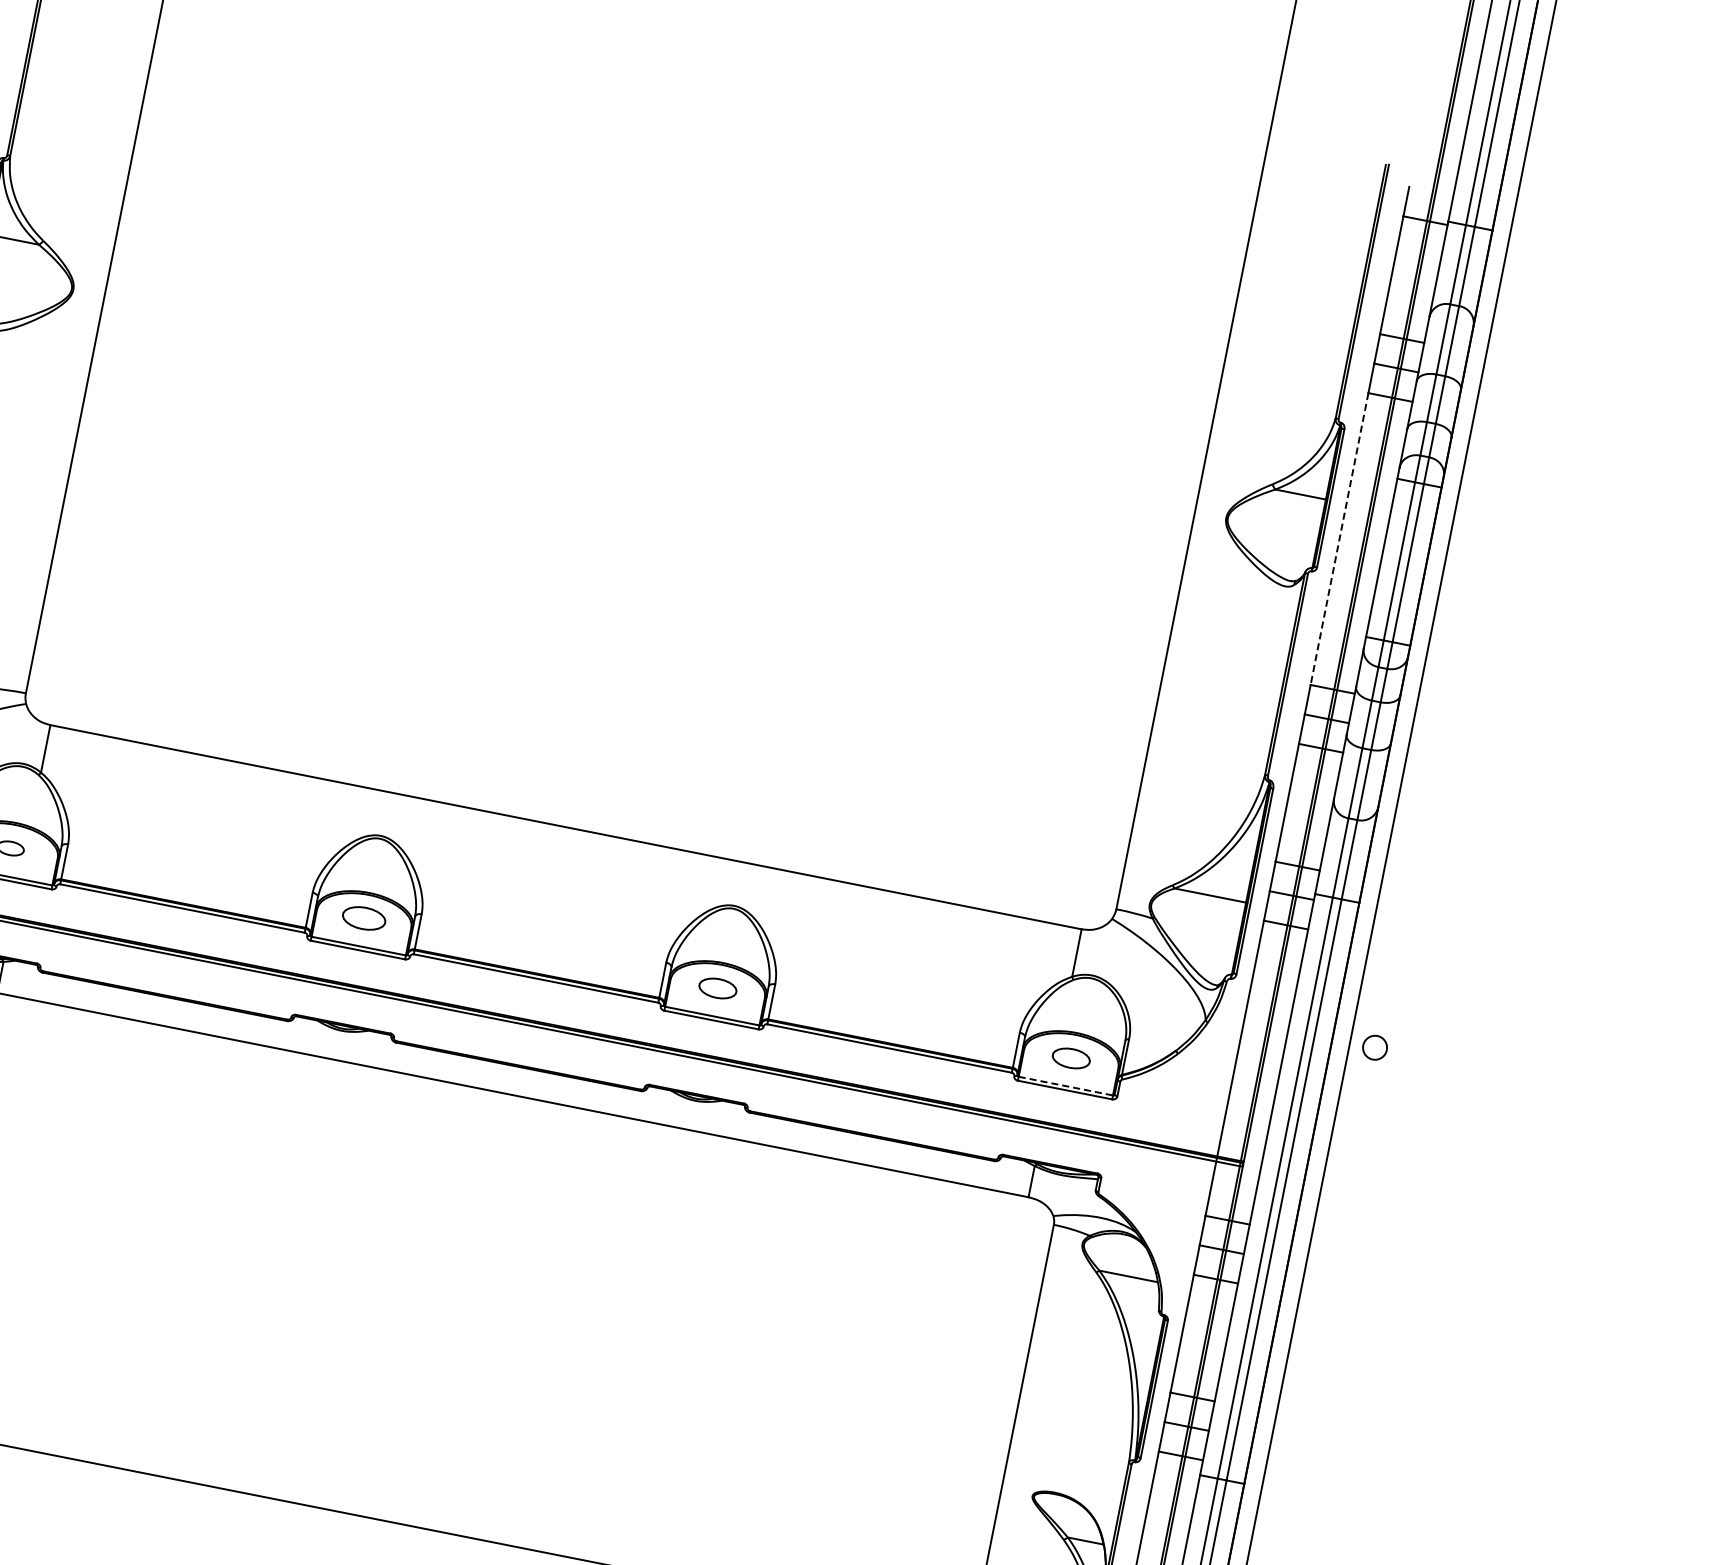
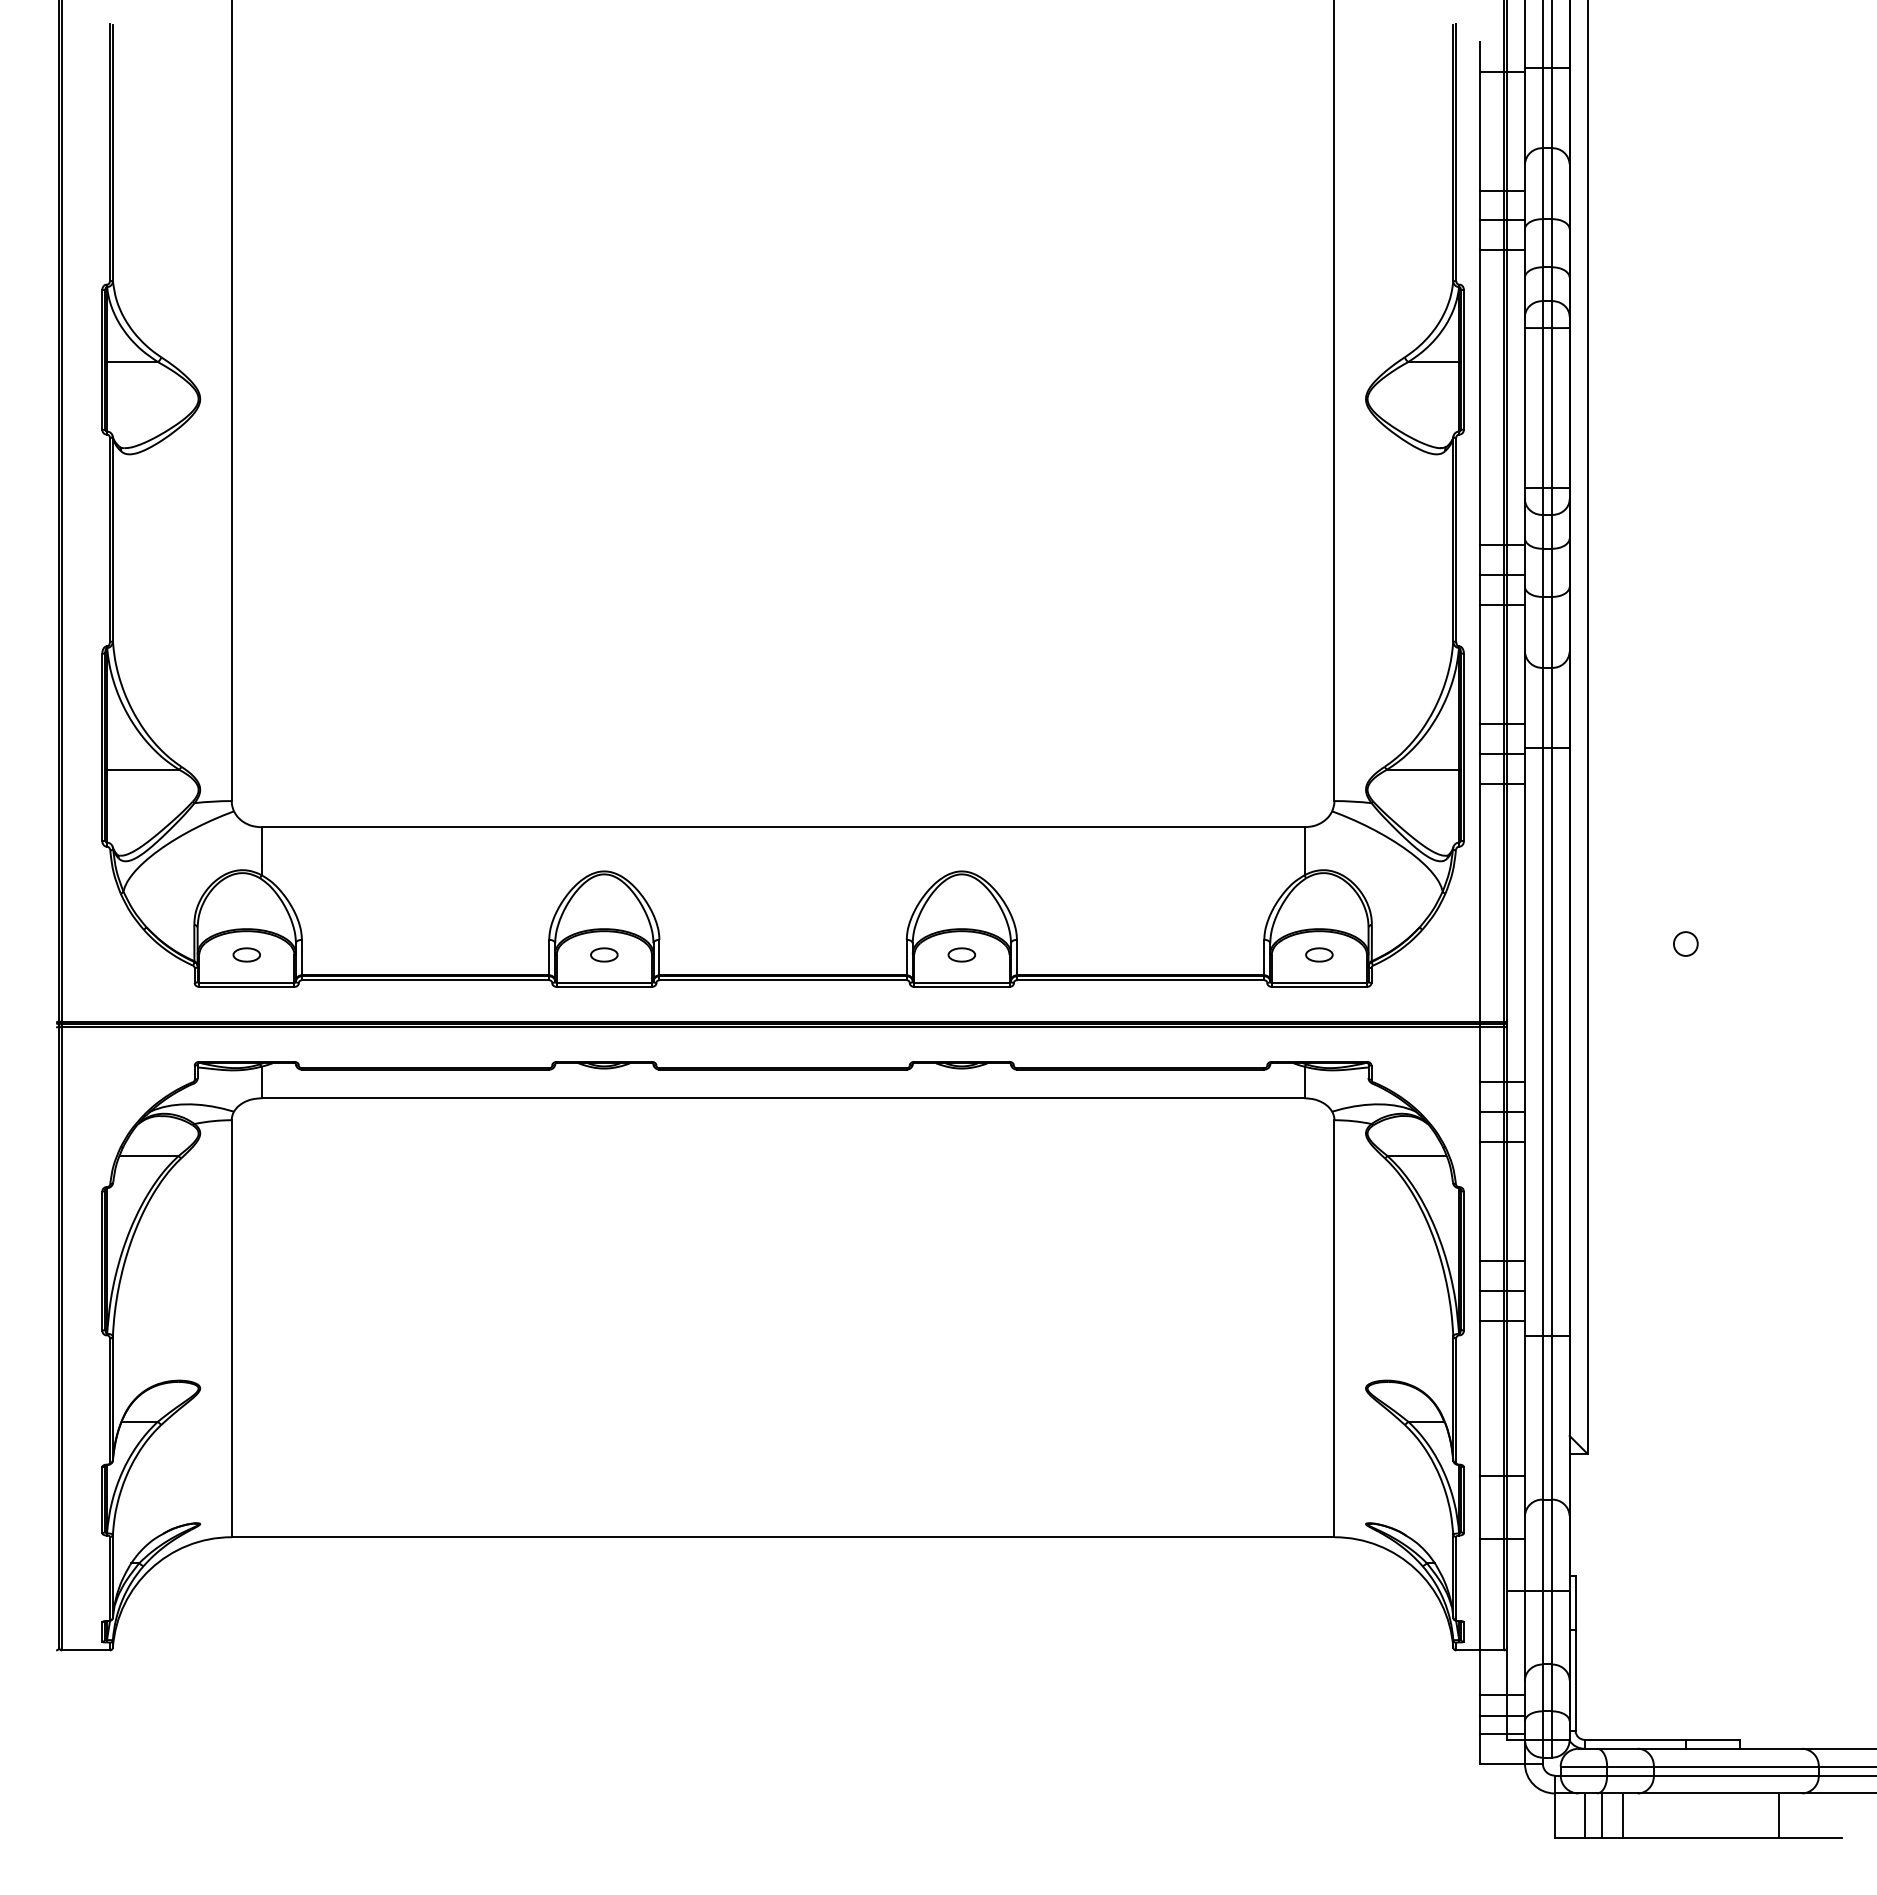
line: (1339, 538) -> (1480, 397), dashed -> solid
part: (364, 918) -> (604, 954), size x0.62
part: (717, 987) -> (961, 954), size x0.71
circle: (1374, 1047) -> (1685, 943), moved
part: (1071, 1058) -> (1319, 954), size x0.71
line: (1066, 1085) -> (1319, 982), dashed -> solid

